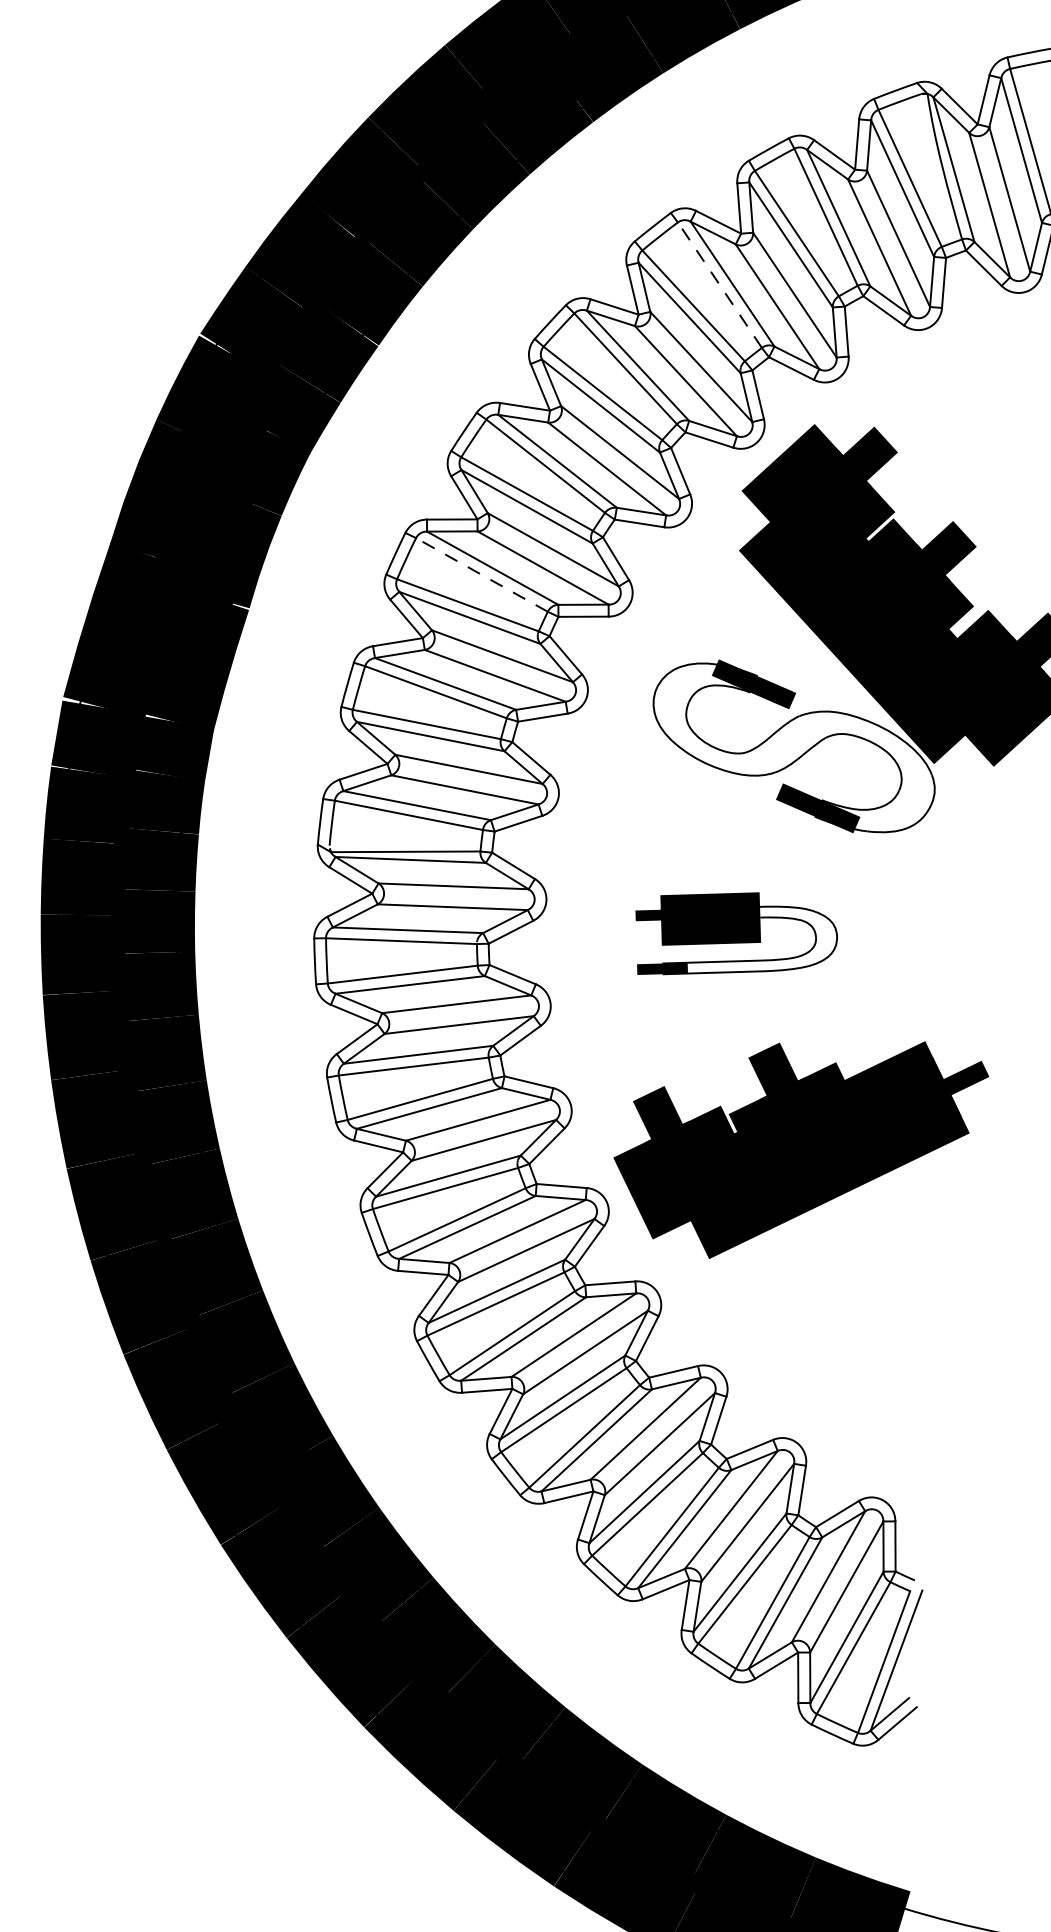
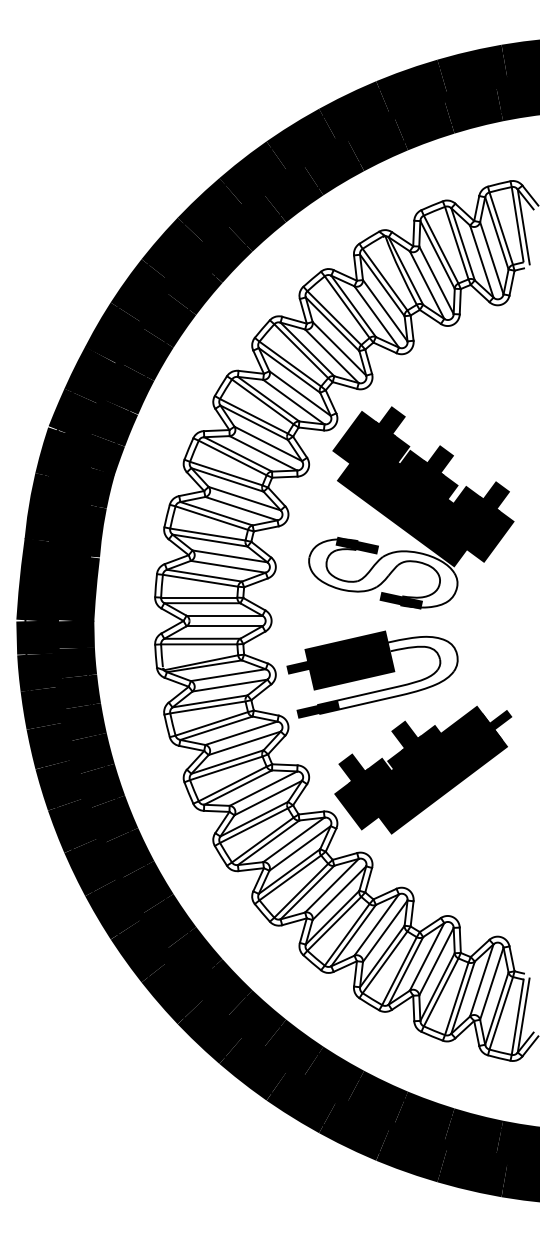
line: (718, 283) -> (300, 350), dashed -> solid
line: (481, 573) -> (211, 517), dashed -> solid
part: (733, 940) -> (372, 674), size x1.67

